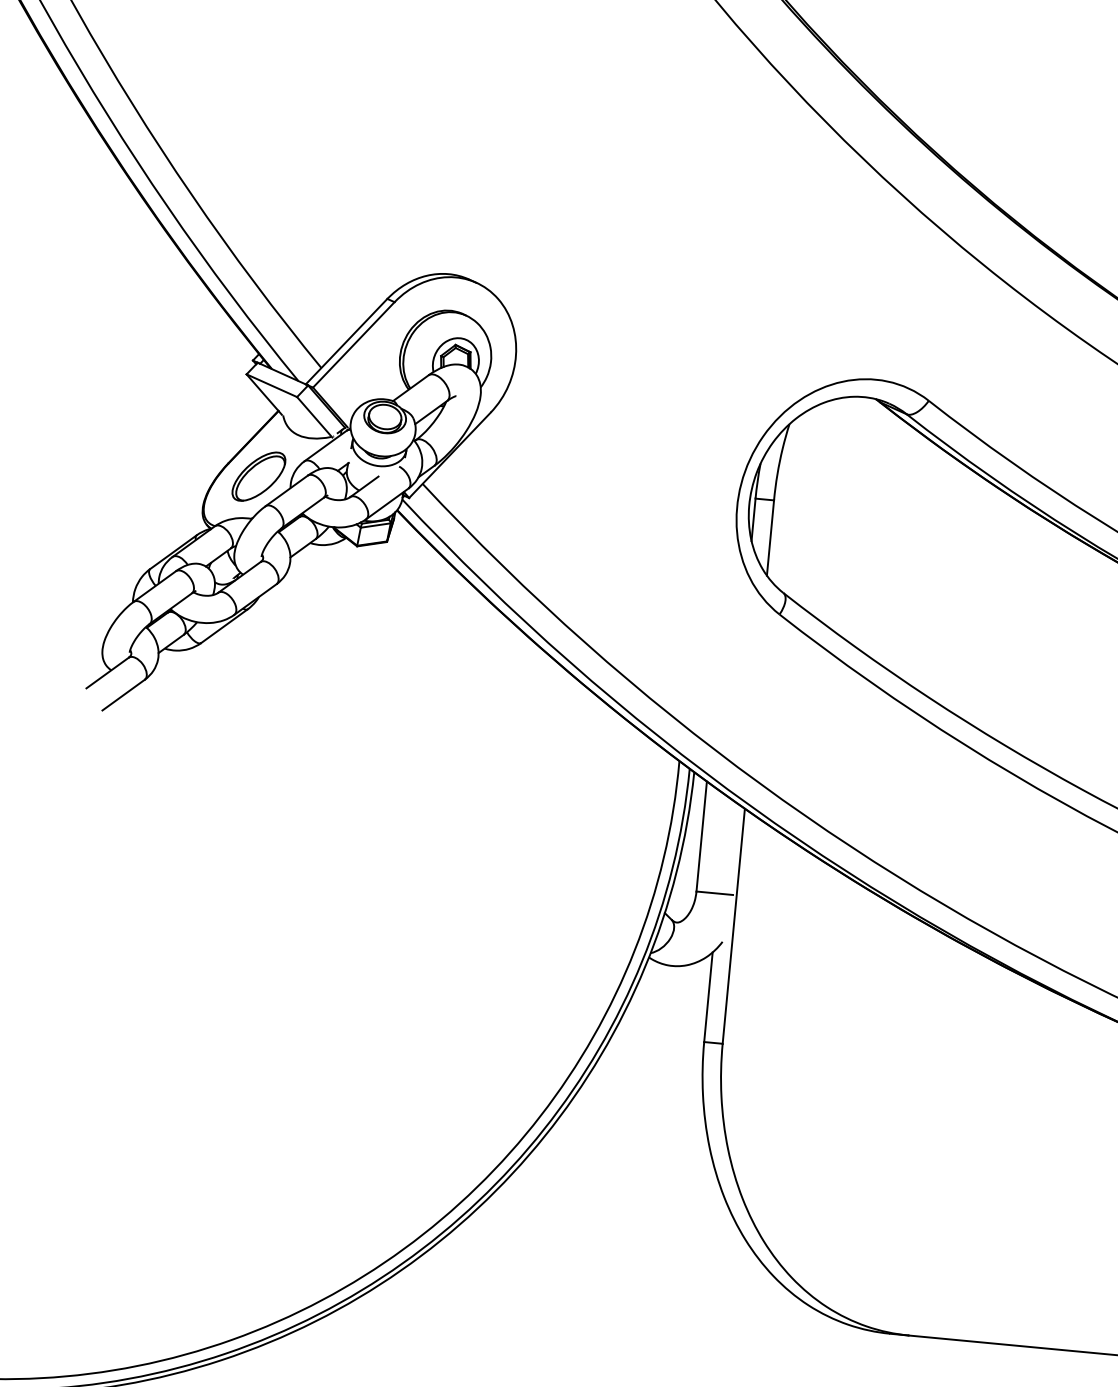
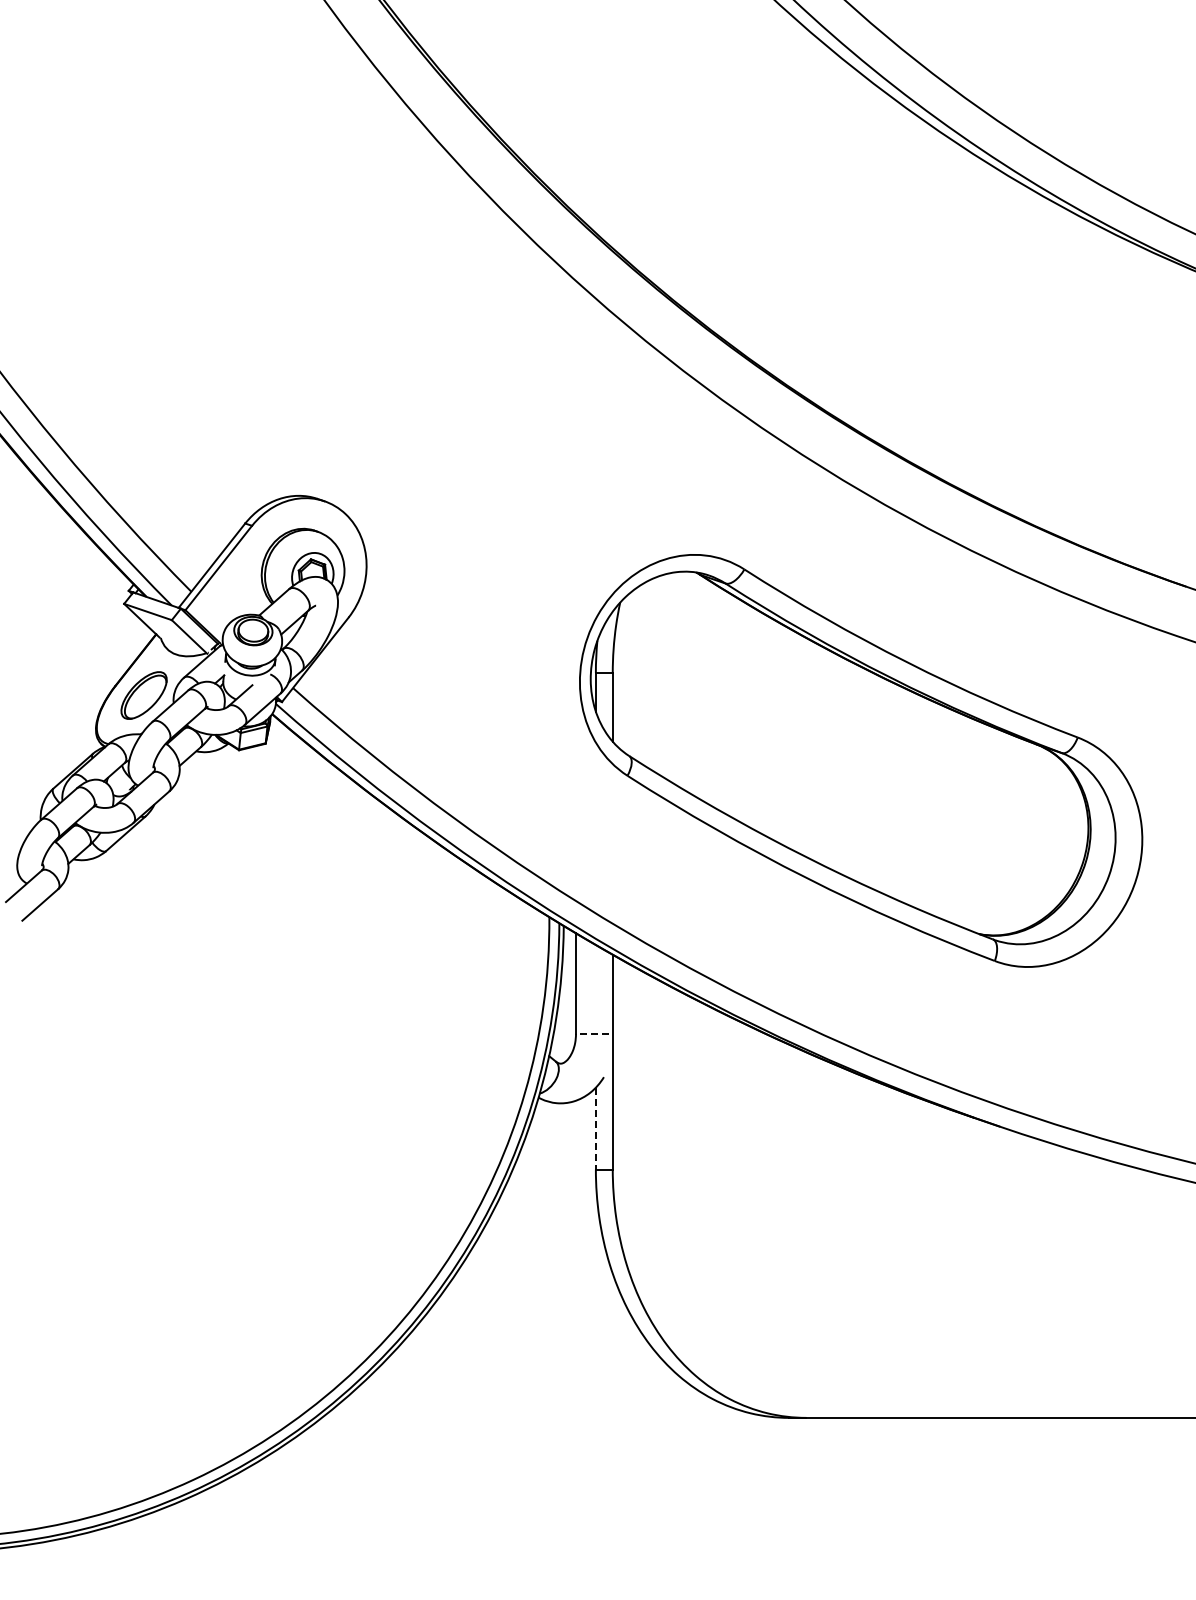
line: (714, 892) -> (592, 1033), solid -> dashed
line: (708, 997) -> (595, 1128), solid -> dashed

